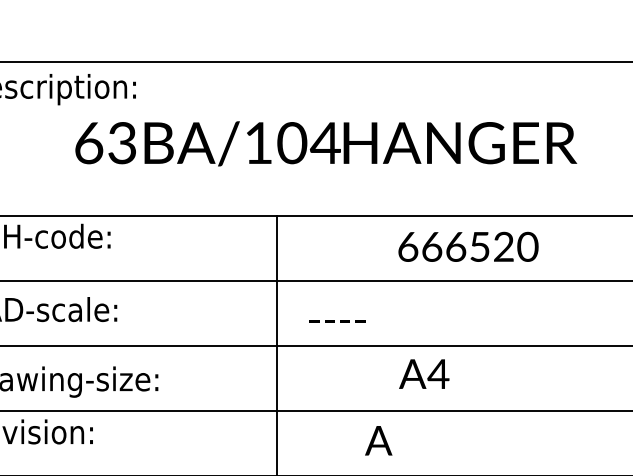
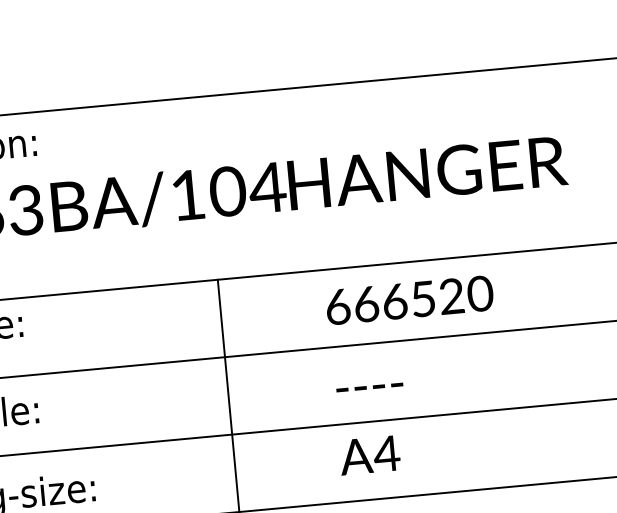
text: (468, 246) -> (409, 299), moved
text: (337, 321) -> (369, 387), moved
text: (424, 373) -> (370, 454), moved

